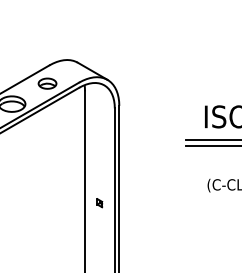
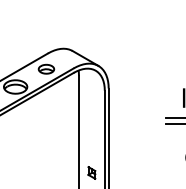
part: (99, 202) -> (91, 172), size x1.67

